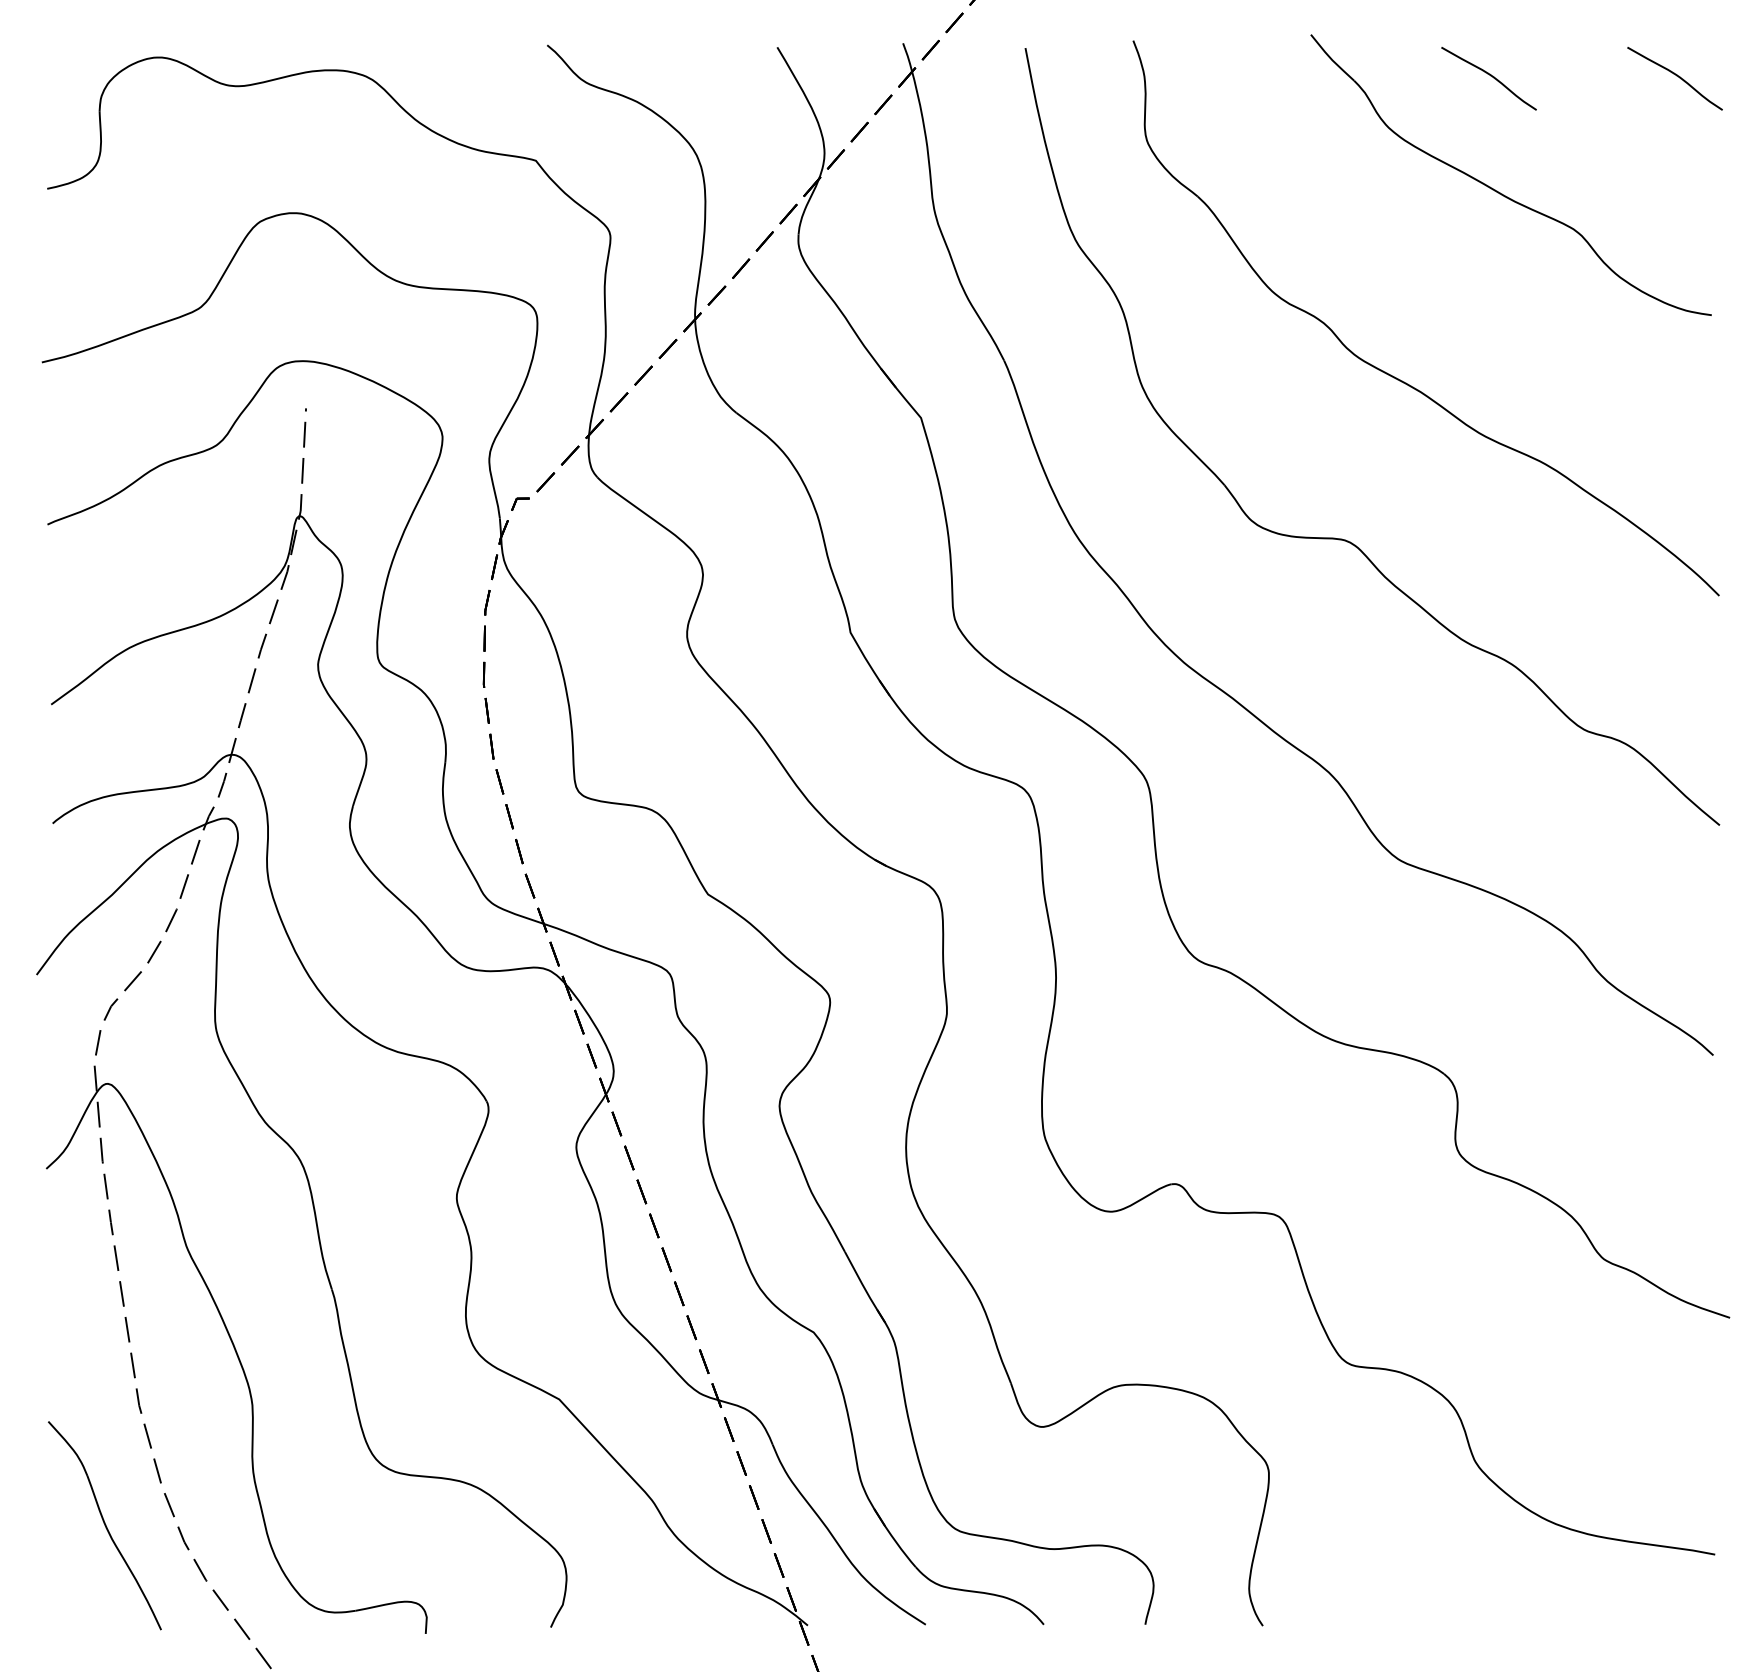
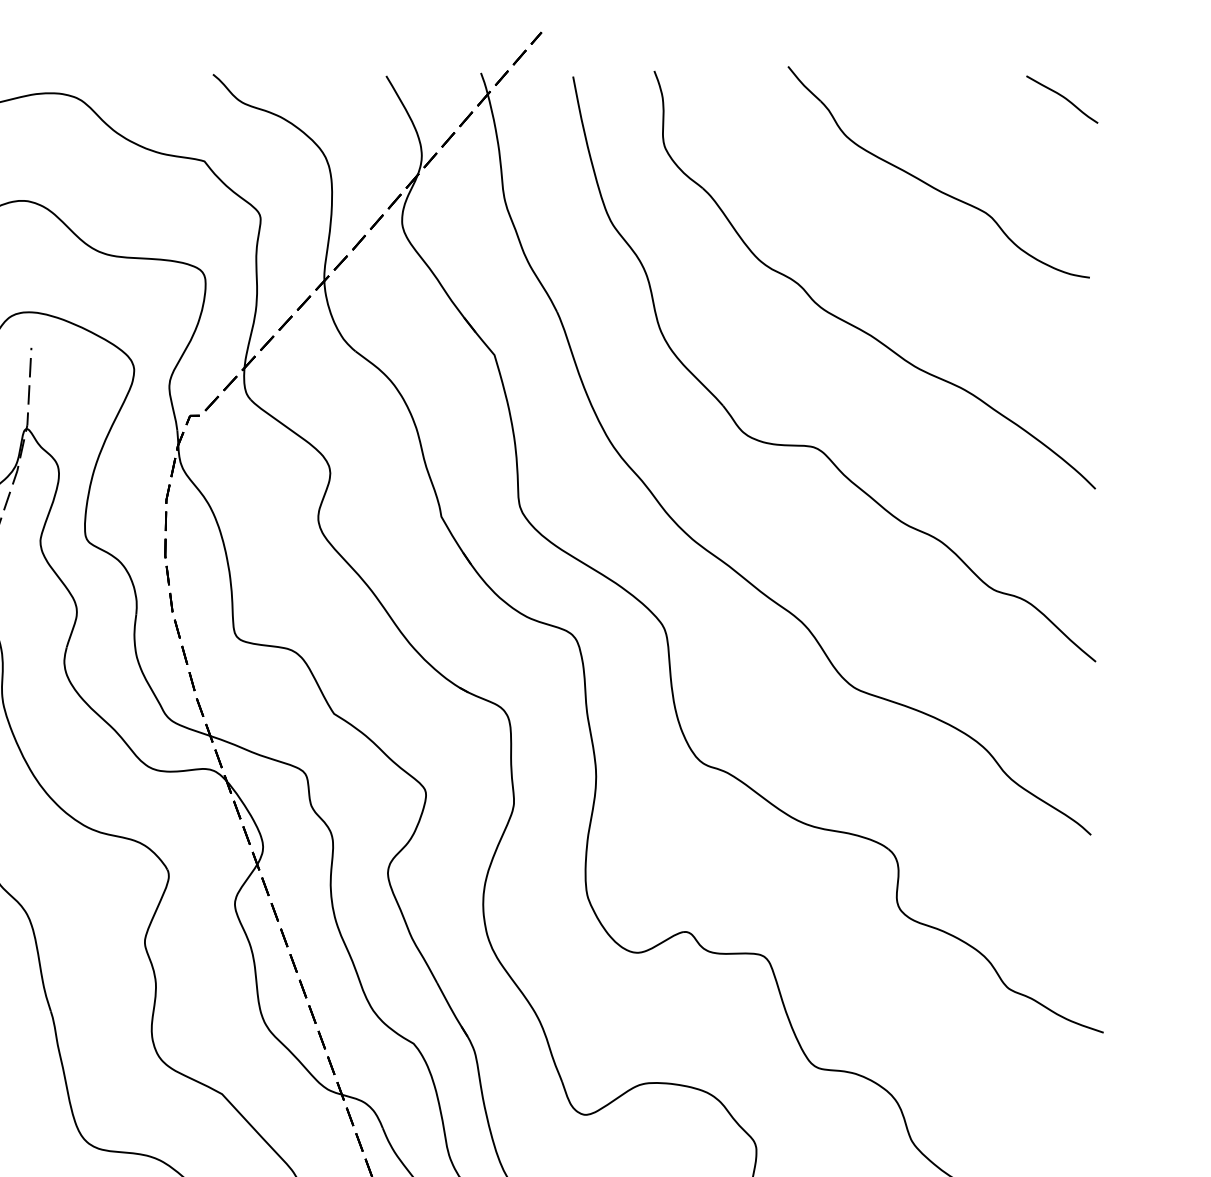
curve: (1490, 76) -> (923, 97), removed

